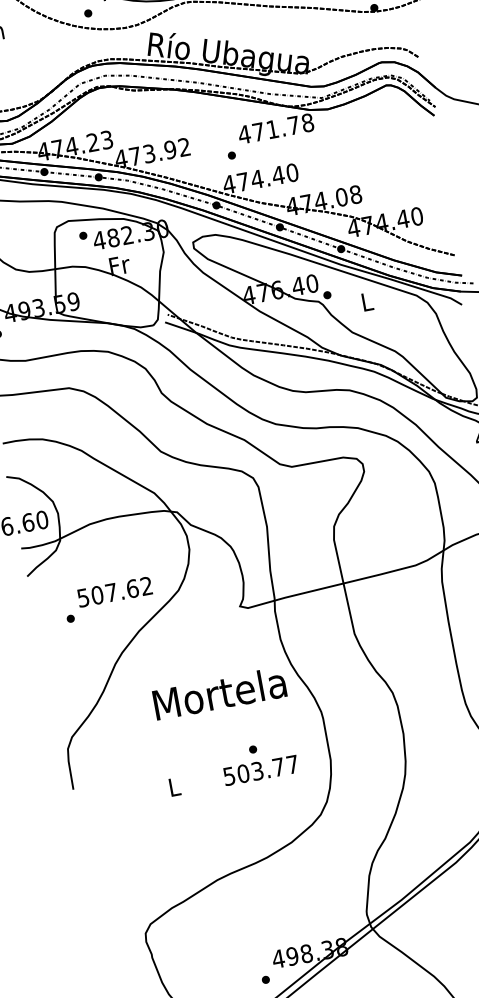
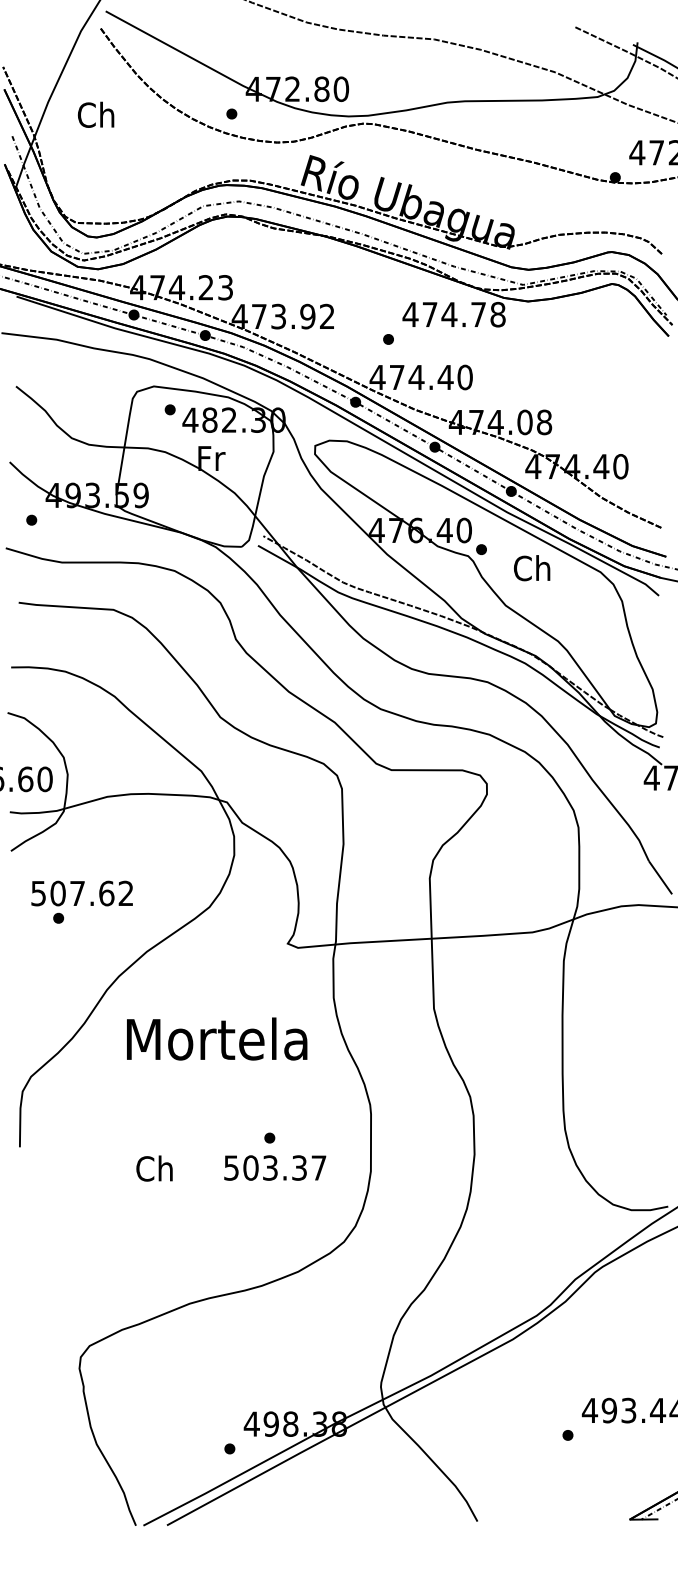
text: (272, 129) -> (449, 314), 471.78 -> 474.78
text: (366, 302) -> (531, 568), L -> Ch
text: (114, 592) -> (81, 893), moved
text: (219, 693) -> (217, 1038), moved
text: (278, 766) -> (299, 1167), 503.77 -> 503.37
text: (173, 787) -> (154, 1168), L -> Ch

